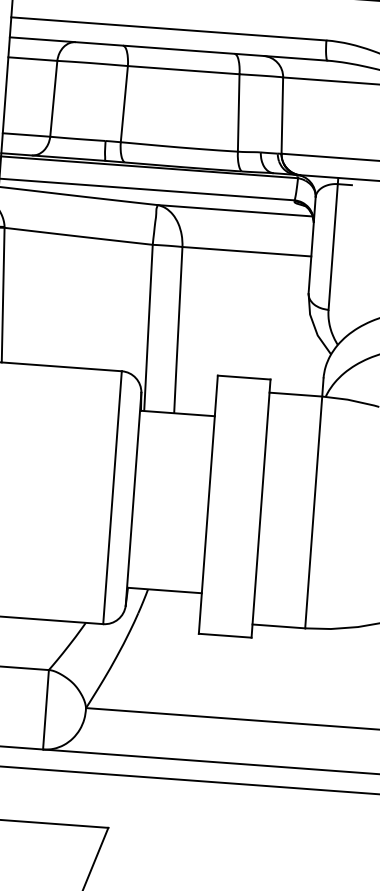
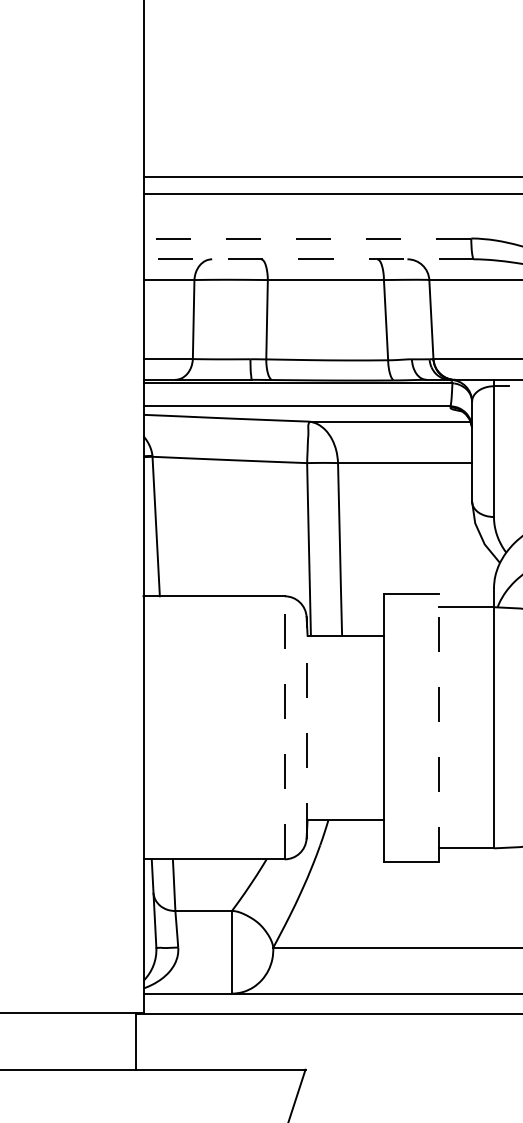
line: (168, 28) -> (307, 238), solid -> dashed
line: (168, 49) -> (308, 259), solid -> dashed
line: (112, 497) -> (284, 727), solid -> dashed
line: (133, 498) -> (306, 727), solid -> dashed
line: (261, 508) -> (439, 727), solid -> dashed

